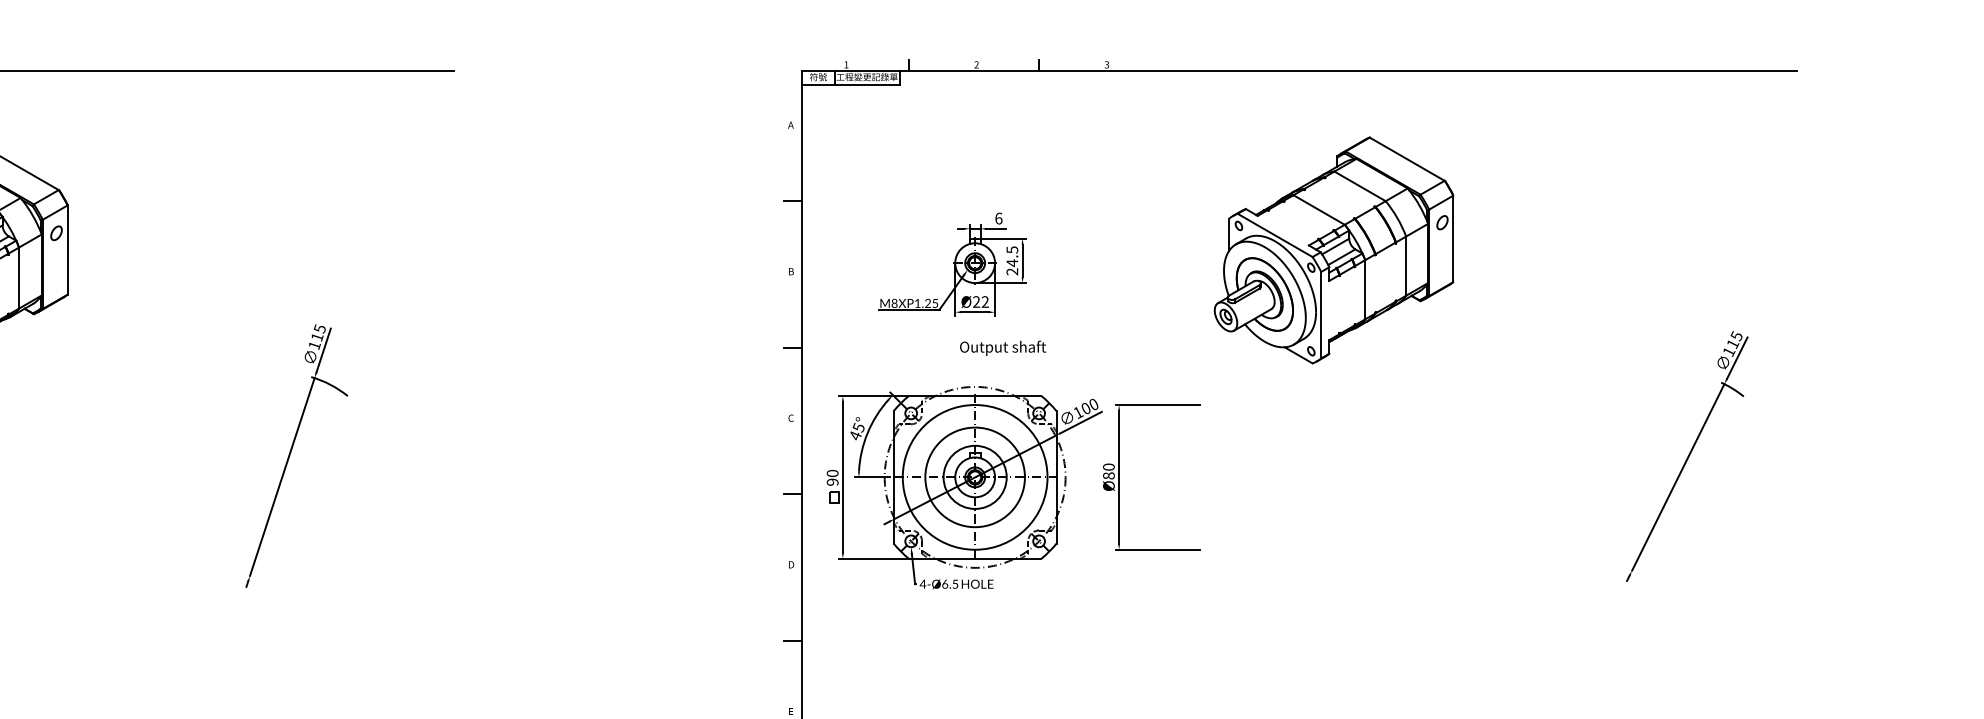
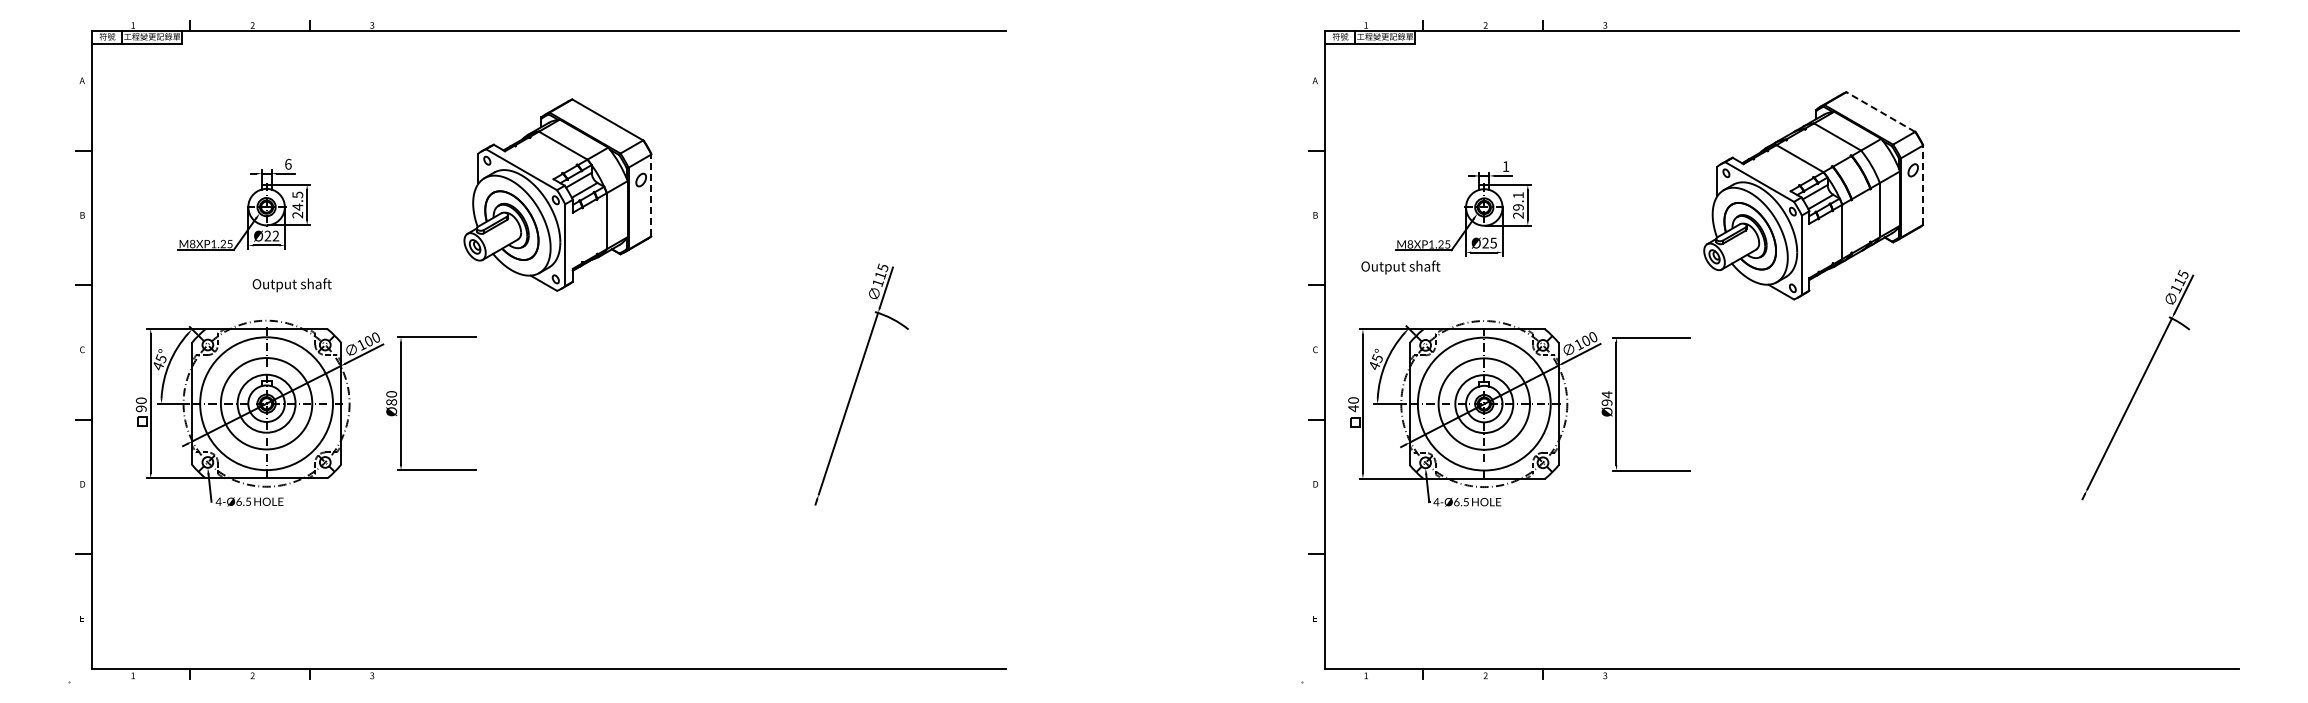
line: (1406, 159) -> (1880, 112), solid -> dashed
text: (999, 218) -> (1506, 166), 6 -> 1
line: (1453, 239) -> (1923, 185), solid -> dashed
line: (67, 250) -> (651, 195), solid -> dashed
text: (1012, 256) -> (1518, 201), 24.5 -> 29.1
text: (985, 301) -> (1493, 242), Ø22 -> Ø25
text: (1002, 348) -> (1400, 267), moved
text: (1108, 471) -> (1606, 398), Ø80 -> Ø94
text: (832, 482) -> (1353, 408), 90 -> 40

